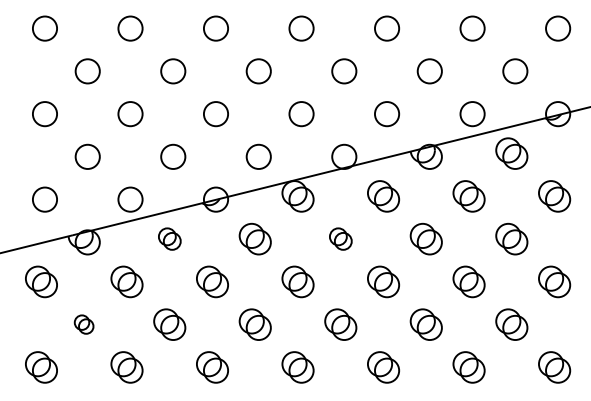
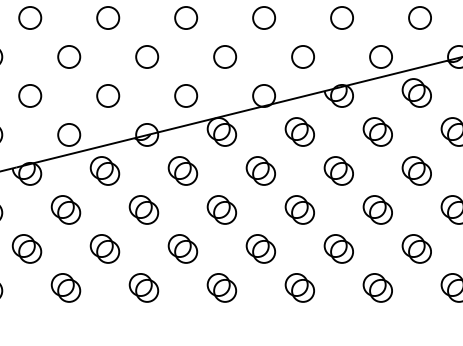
part: (169, 238) -> (104, 170), size x1.43
part: (340, 238) -> (260, 170), size x1.43
part: (83, 324) -> (26, 248), size x1.67

